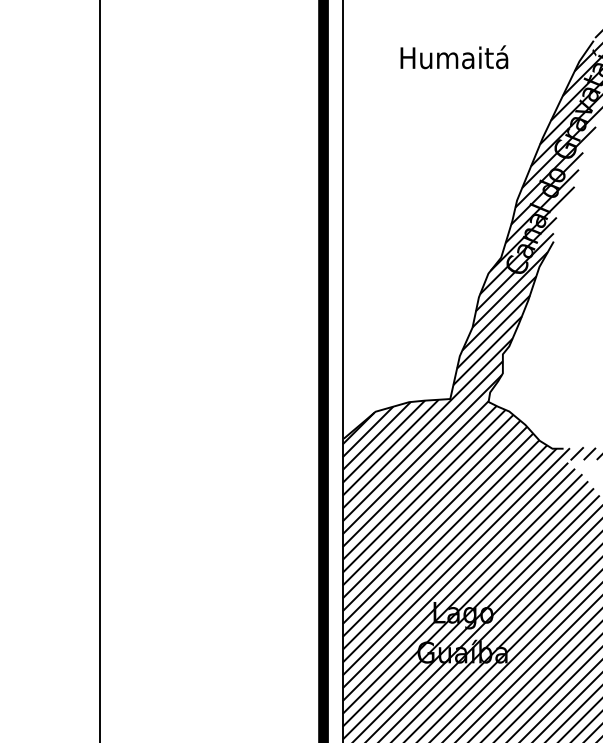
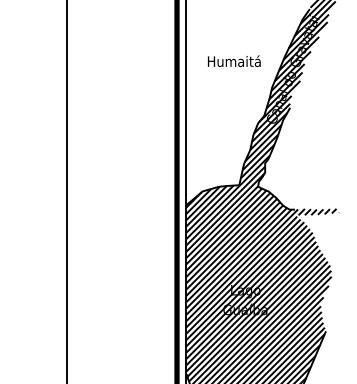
text: (454, 55) -> (234, 60), moved

